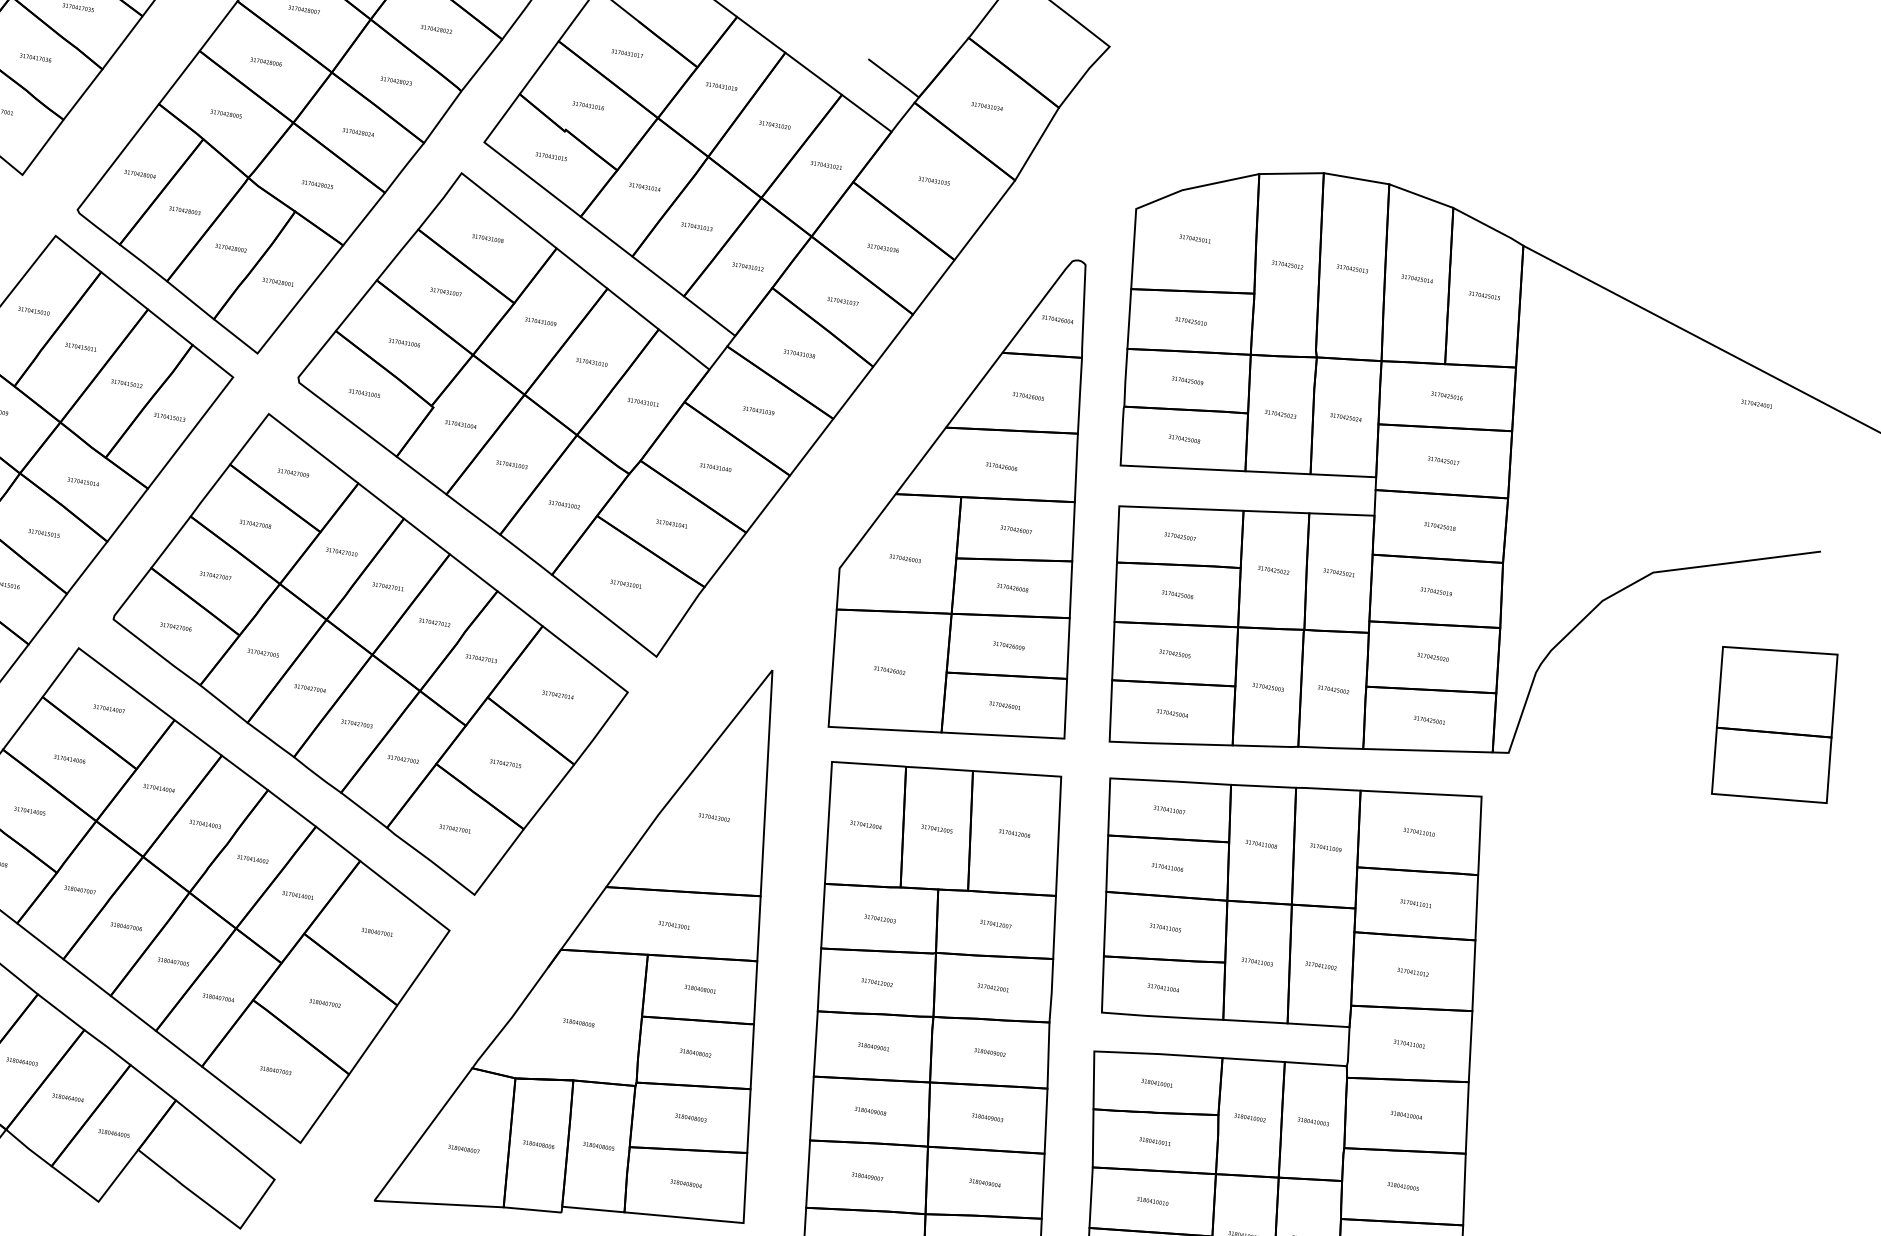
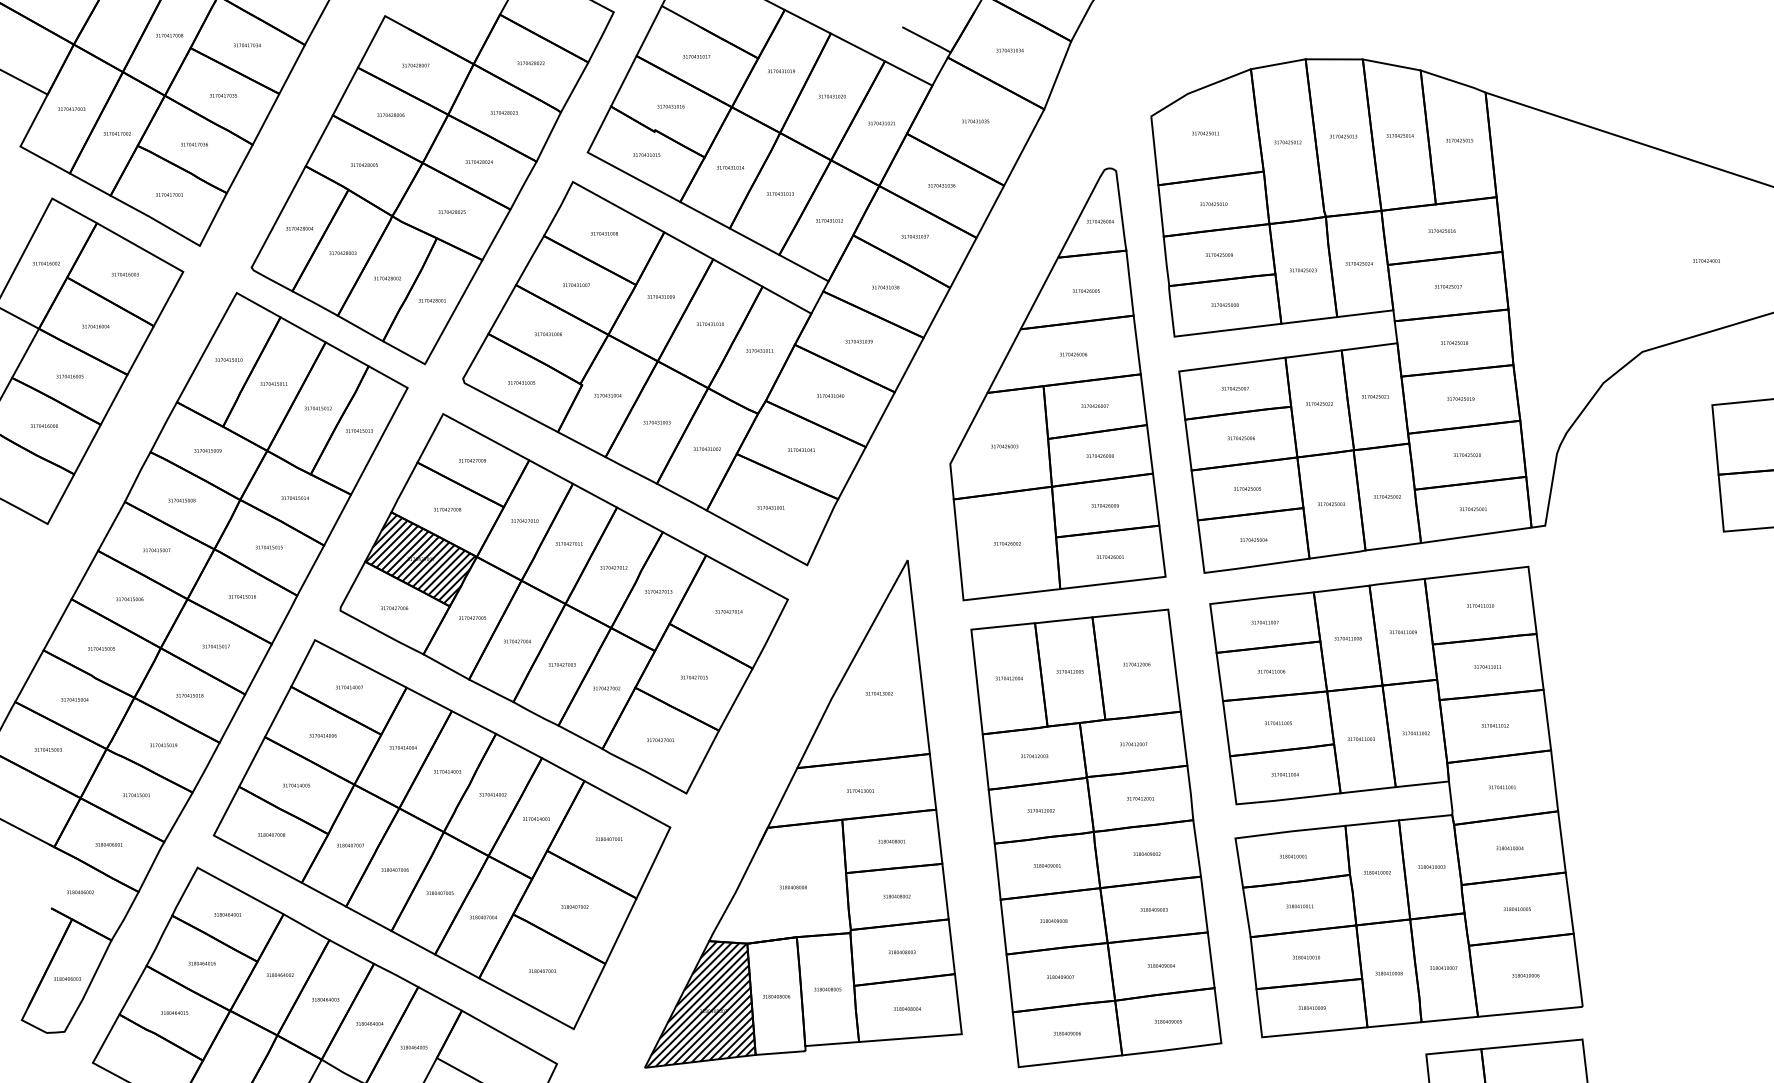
text: (1756, 403) -> (1706, 260), moved
hatch: (214, 576) -> (420, 559), added
hatch: (450, 1139) -> (700, 1004), added

